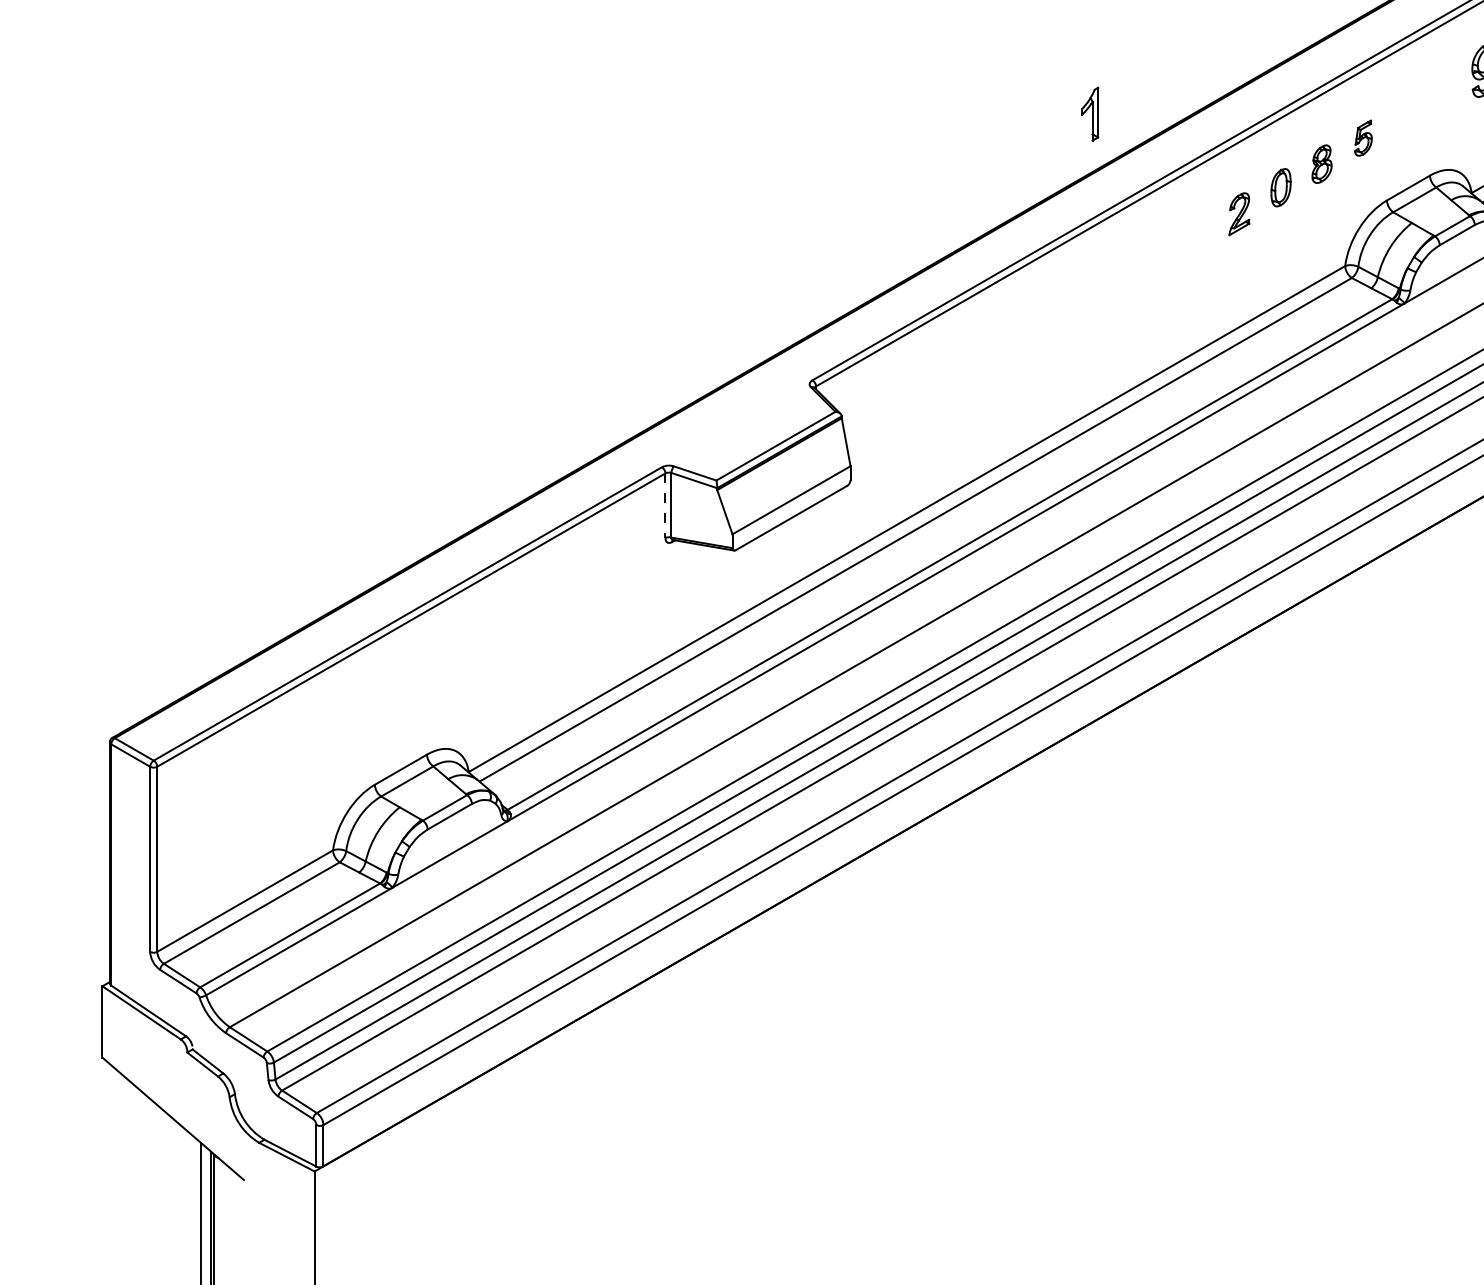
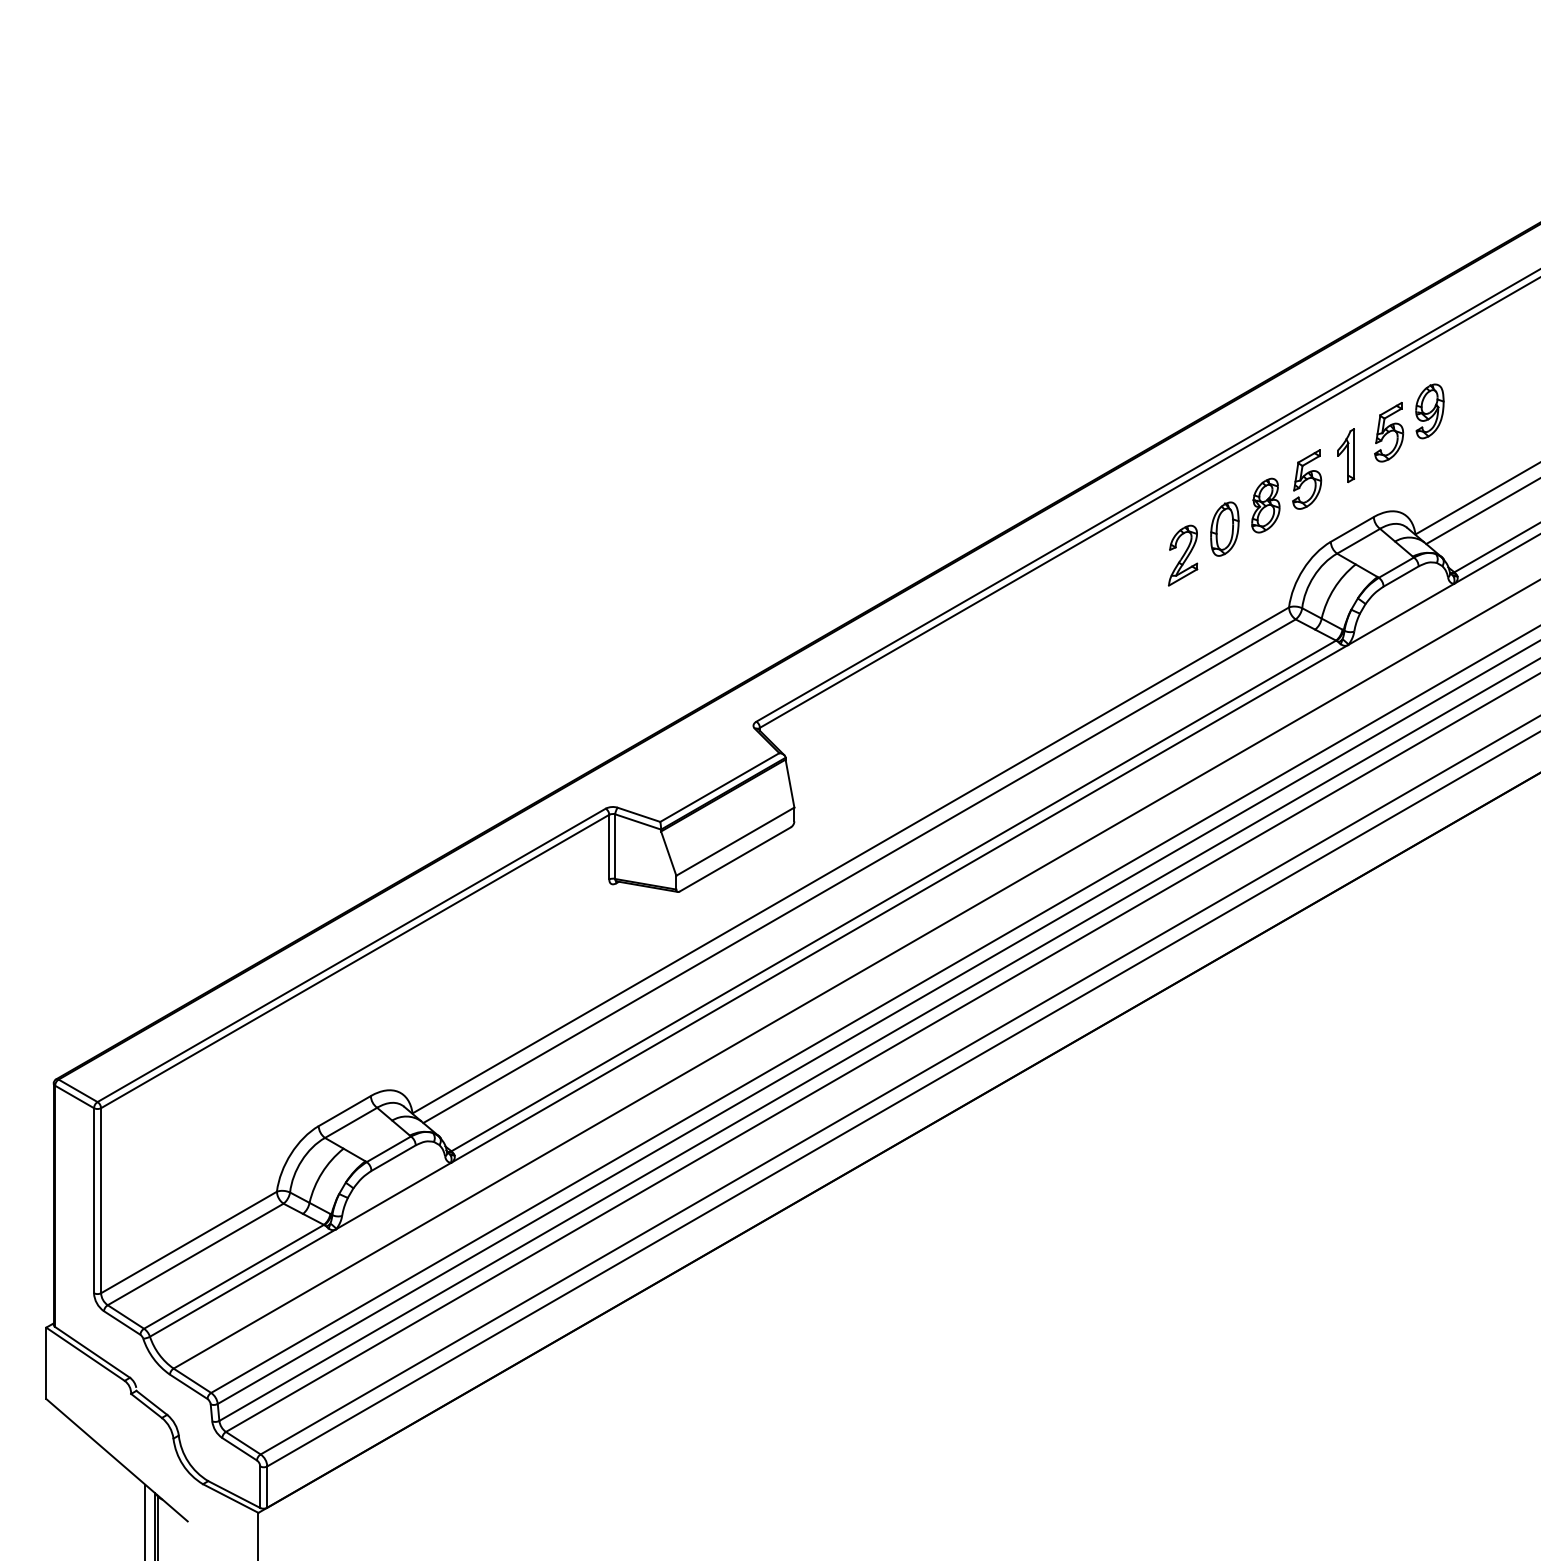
part: (1445, 91) -> (1389, 432), added
part: (1089, 114) -> (1345, 455), moved
part: (1363, 138) -> (1307, 479), size x1.67
part: (1321, 164) -> (1265, 505), size x1.43
part: (1280, 187) -> (1224, 528), size x1.43
part: (1239, 214) -> (1183, 555), size x1.43
line: (665, 506) -> (609, 847), dashed -> solid

